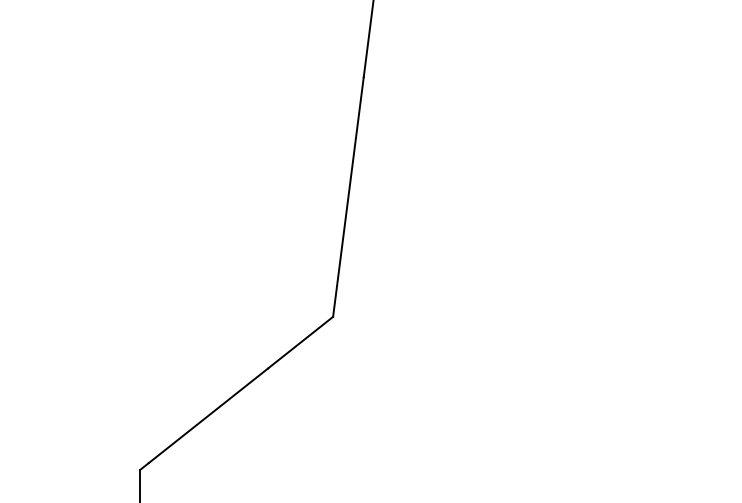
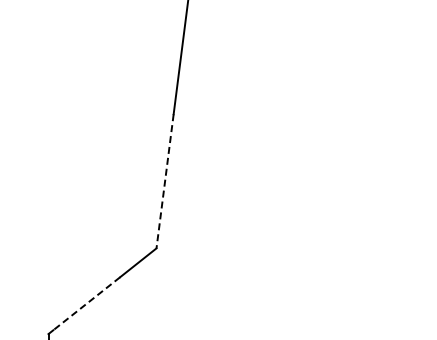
line: (349, 197) -> (165, 181), solid -> dashed
line: (208, 415) -> (86, 303), solid -> dashed

